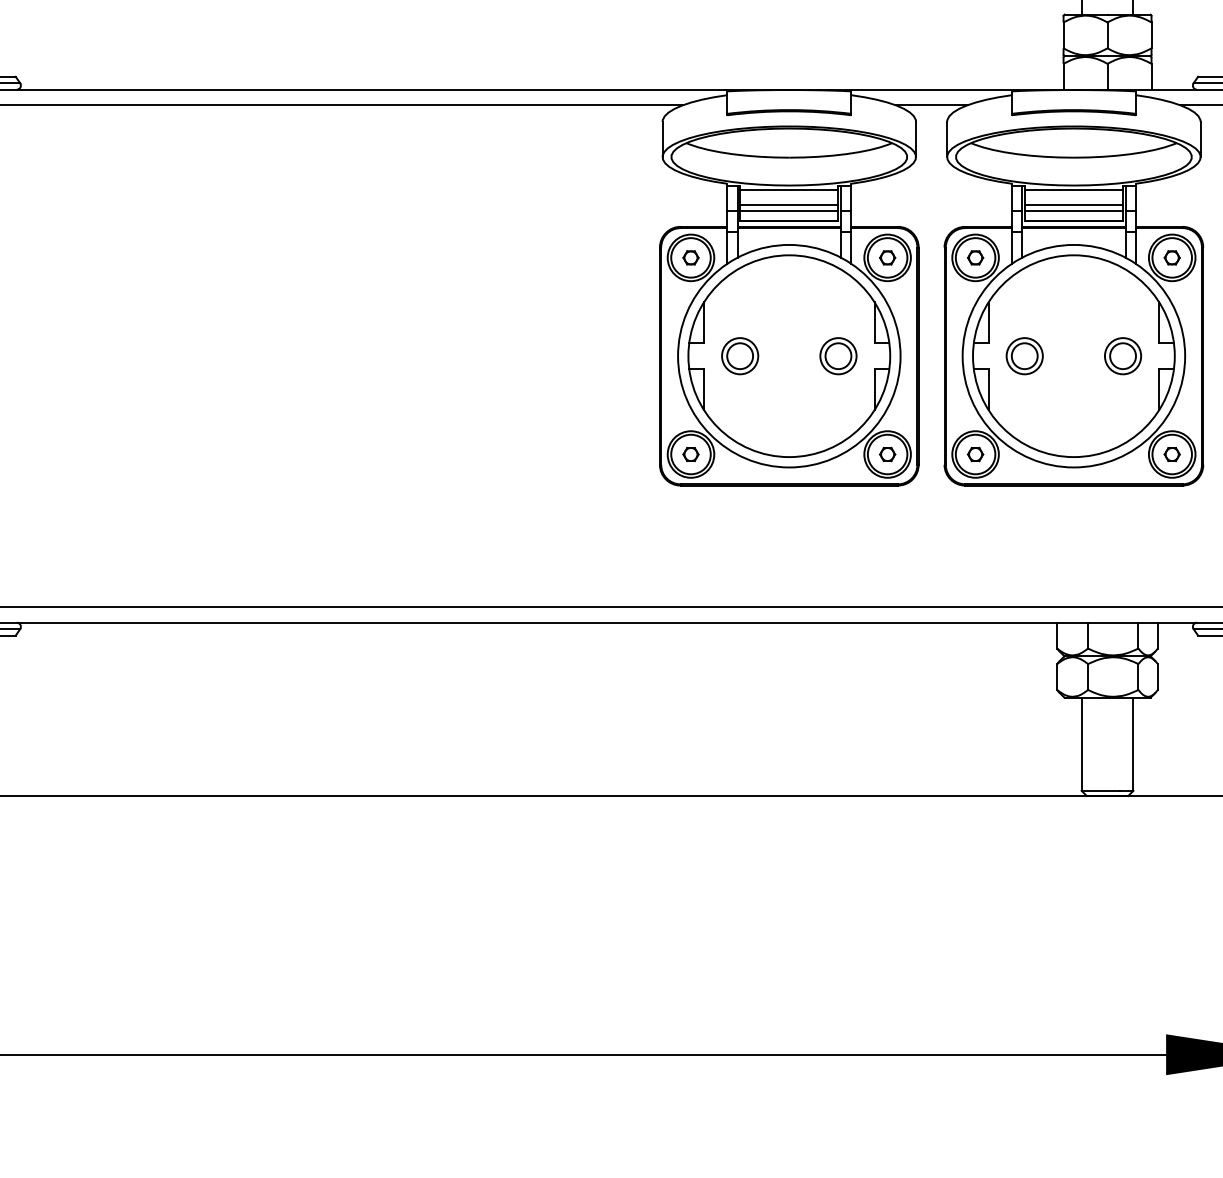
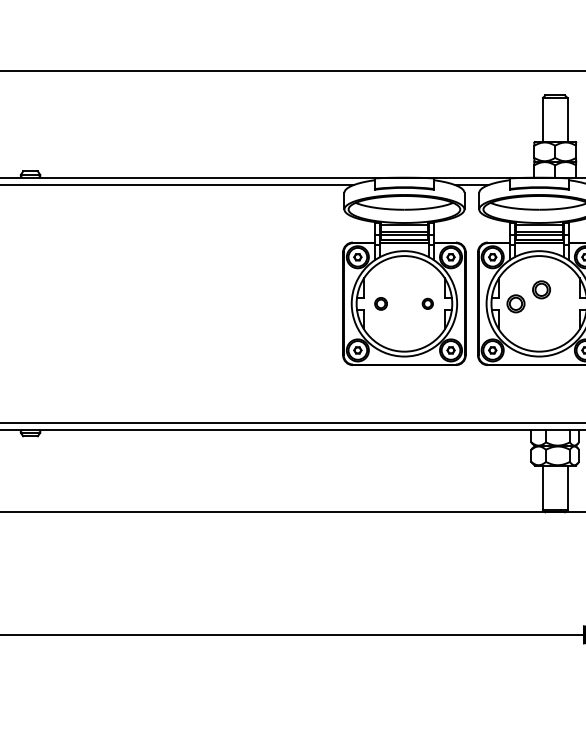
part: (738, 355) -> (380, 303), size x0.7
part: (837, 355) -> (427, 303), size x0.6
part: (1122, 355) -> (541, 289), moved

